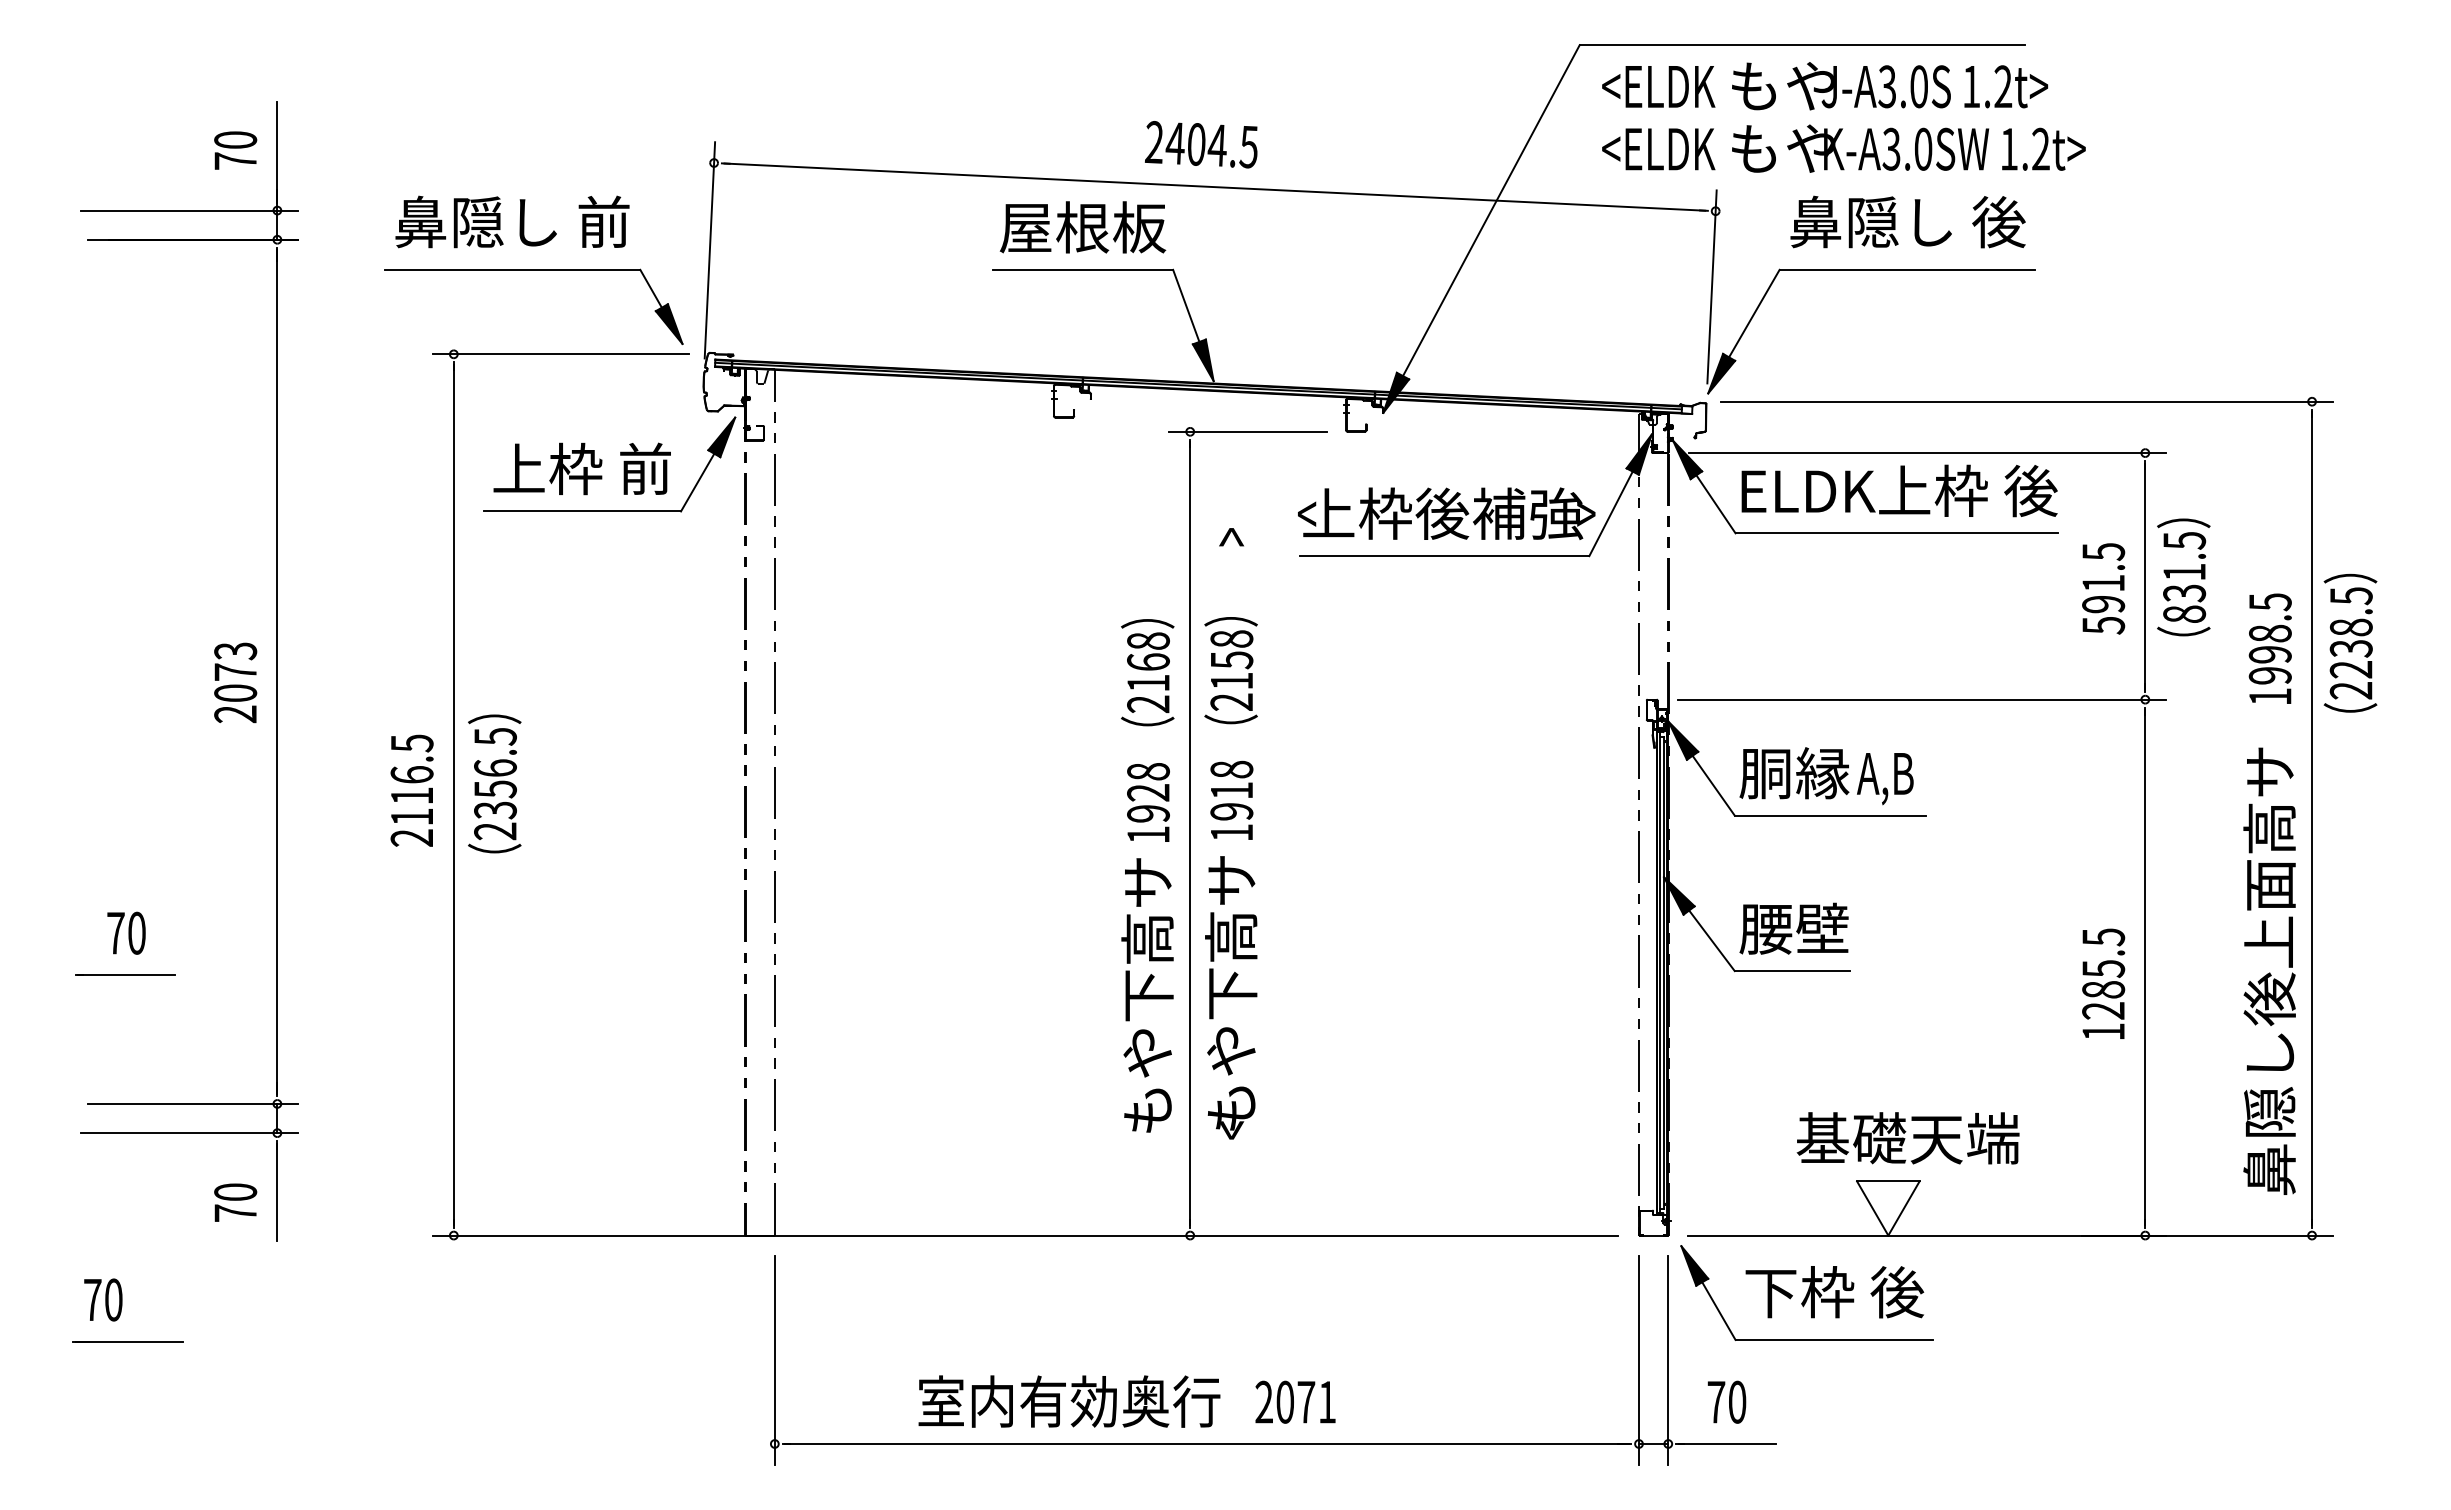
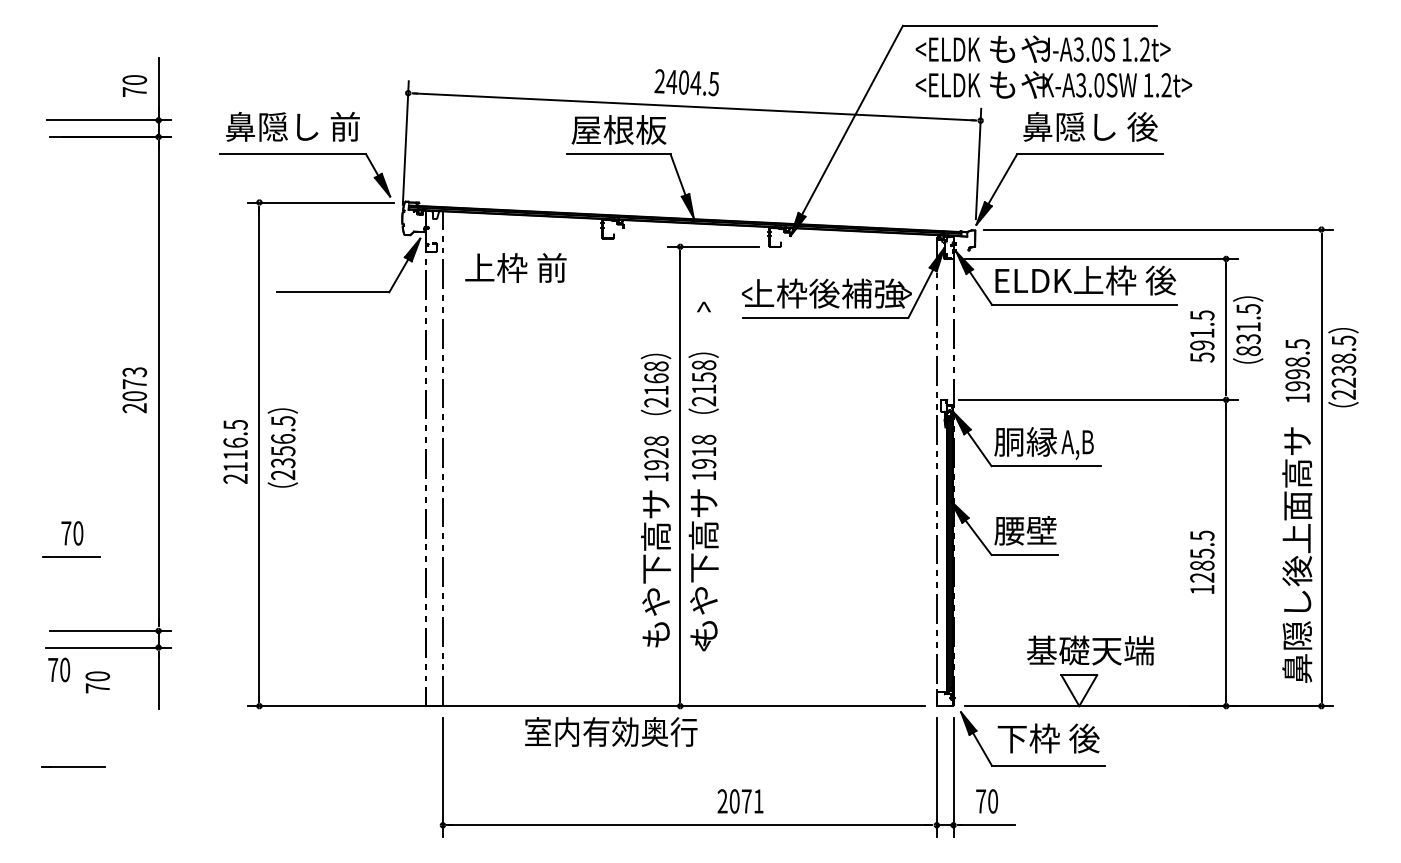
text: (581, 468) -> (515, 267), moved
text: (235, 1202) -> (97, 682), moved
text: (103, 1299) -> (59, 669), moved
text: (1069, 1400) -> (611, 731), moved

